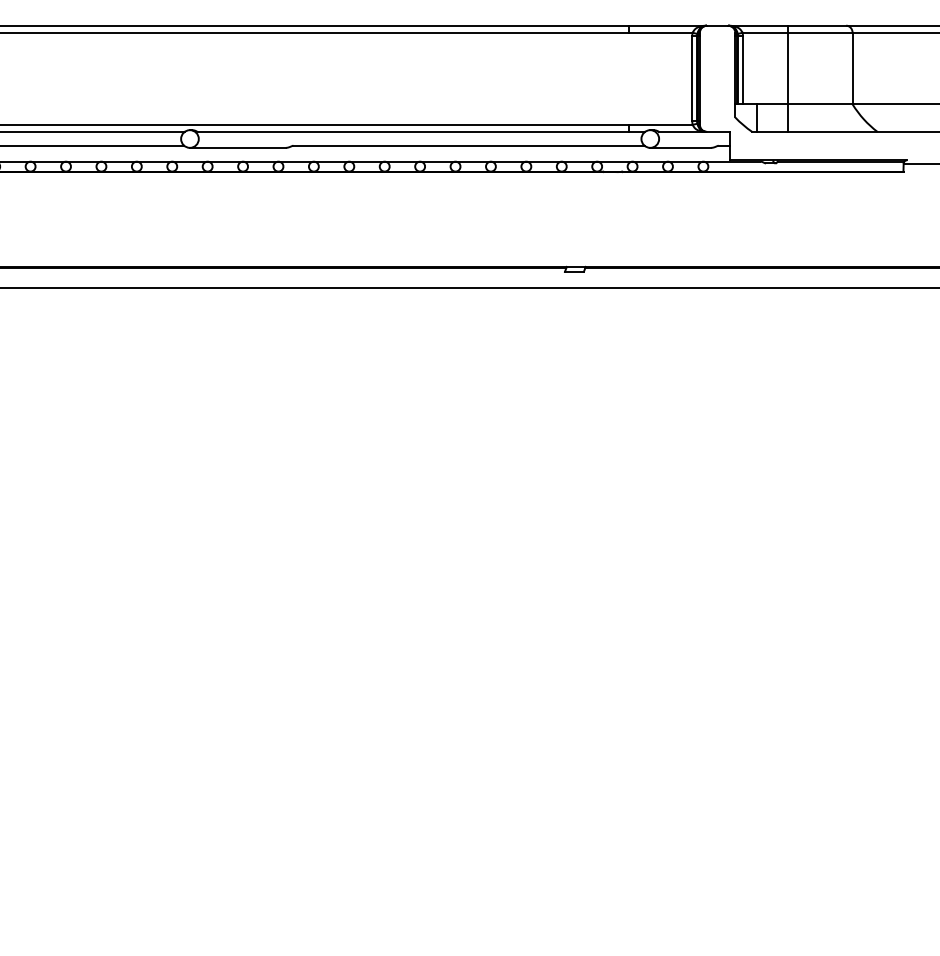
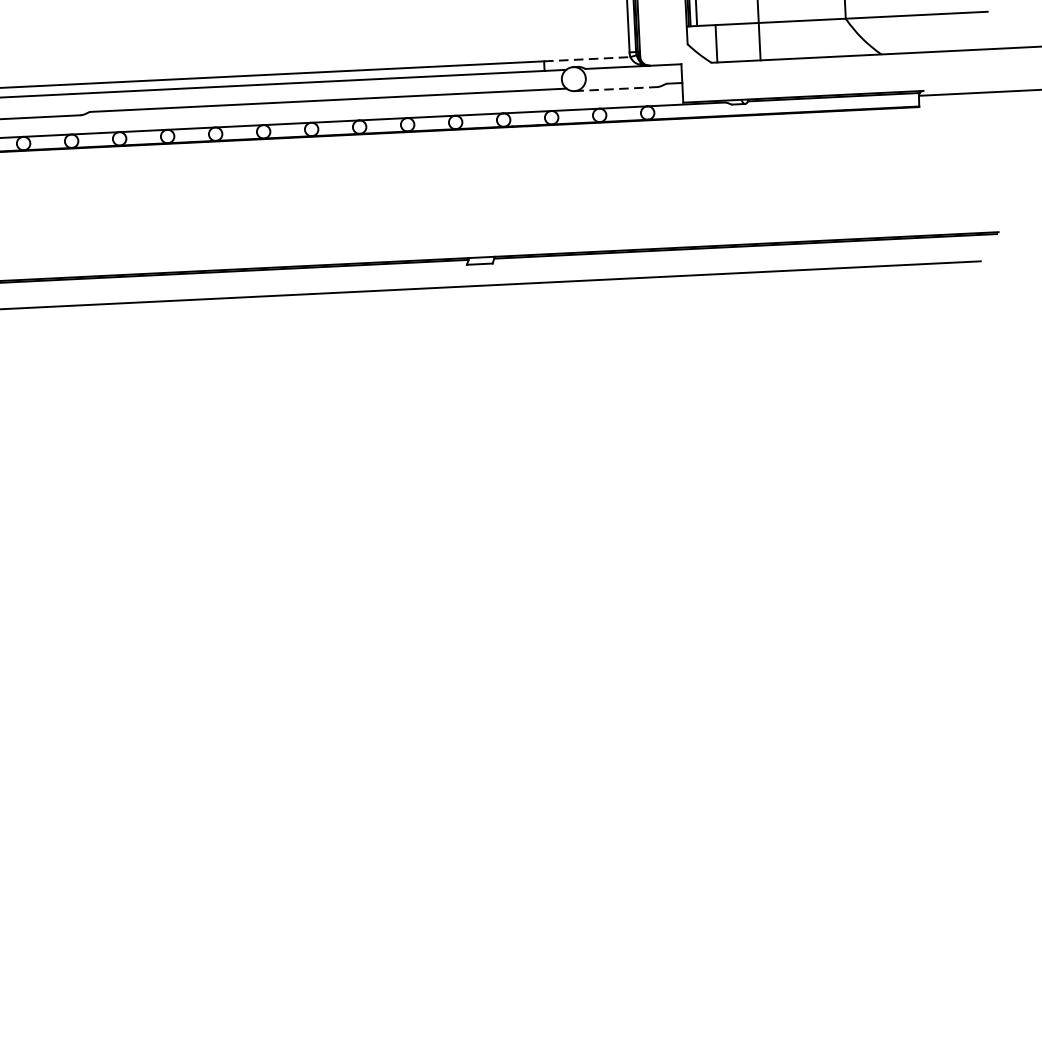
line: (660, 124) -> (586, 58), solid -> dashed
line: (681, 147) -> (616, 88), solid -> dashed

